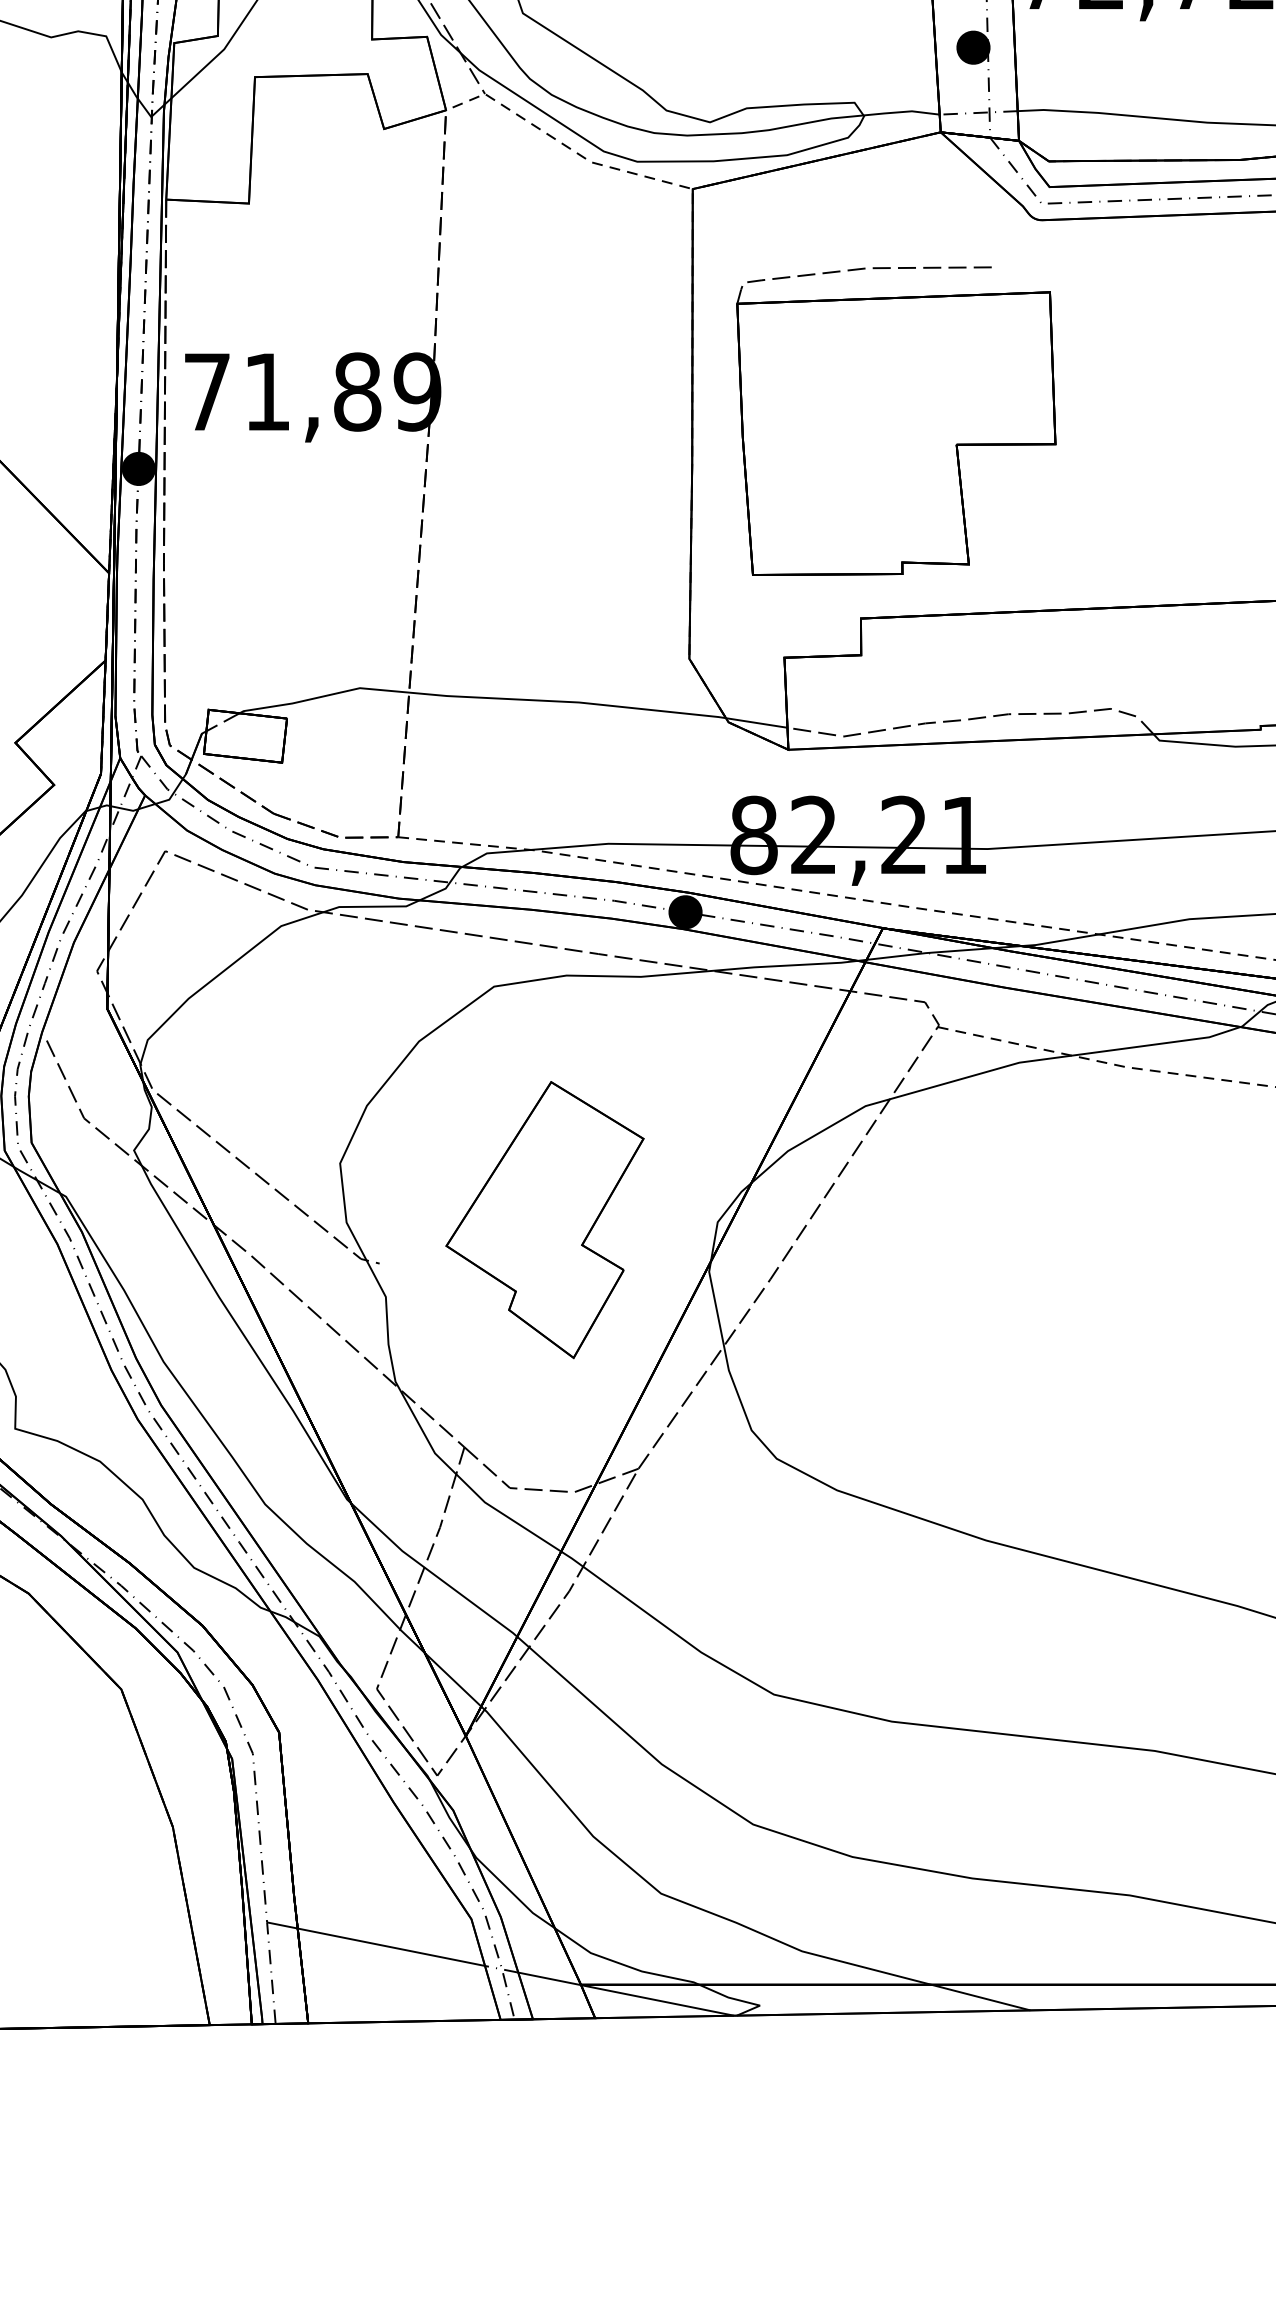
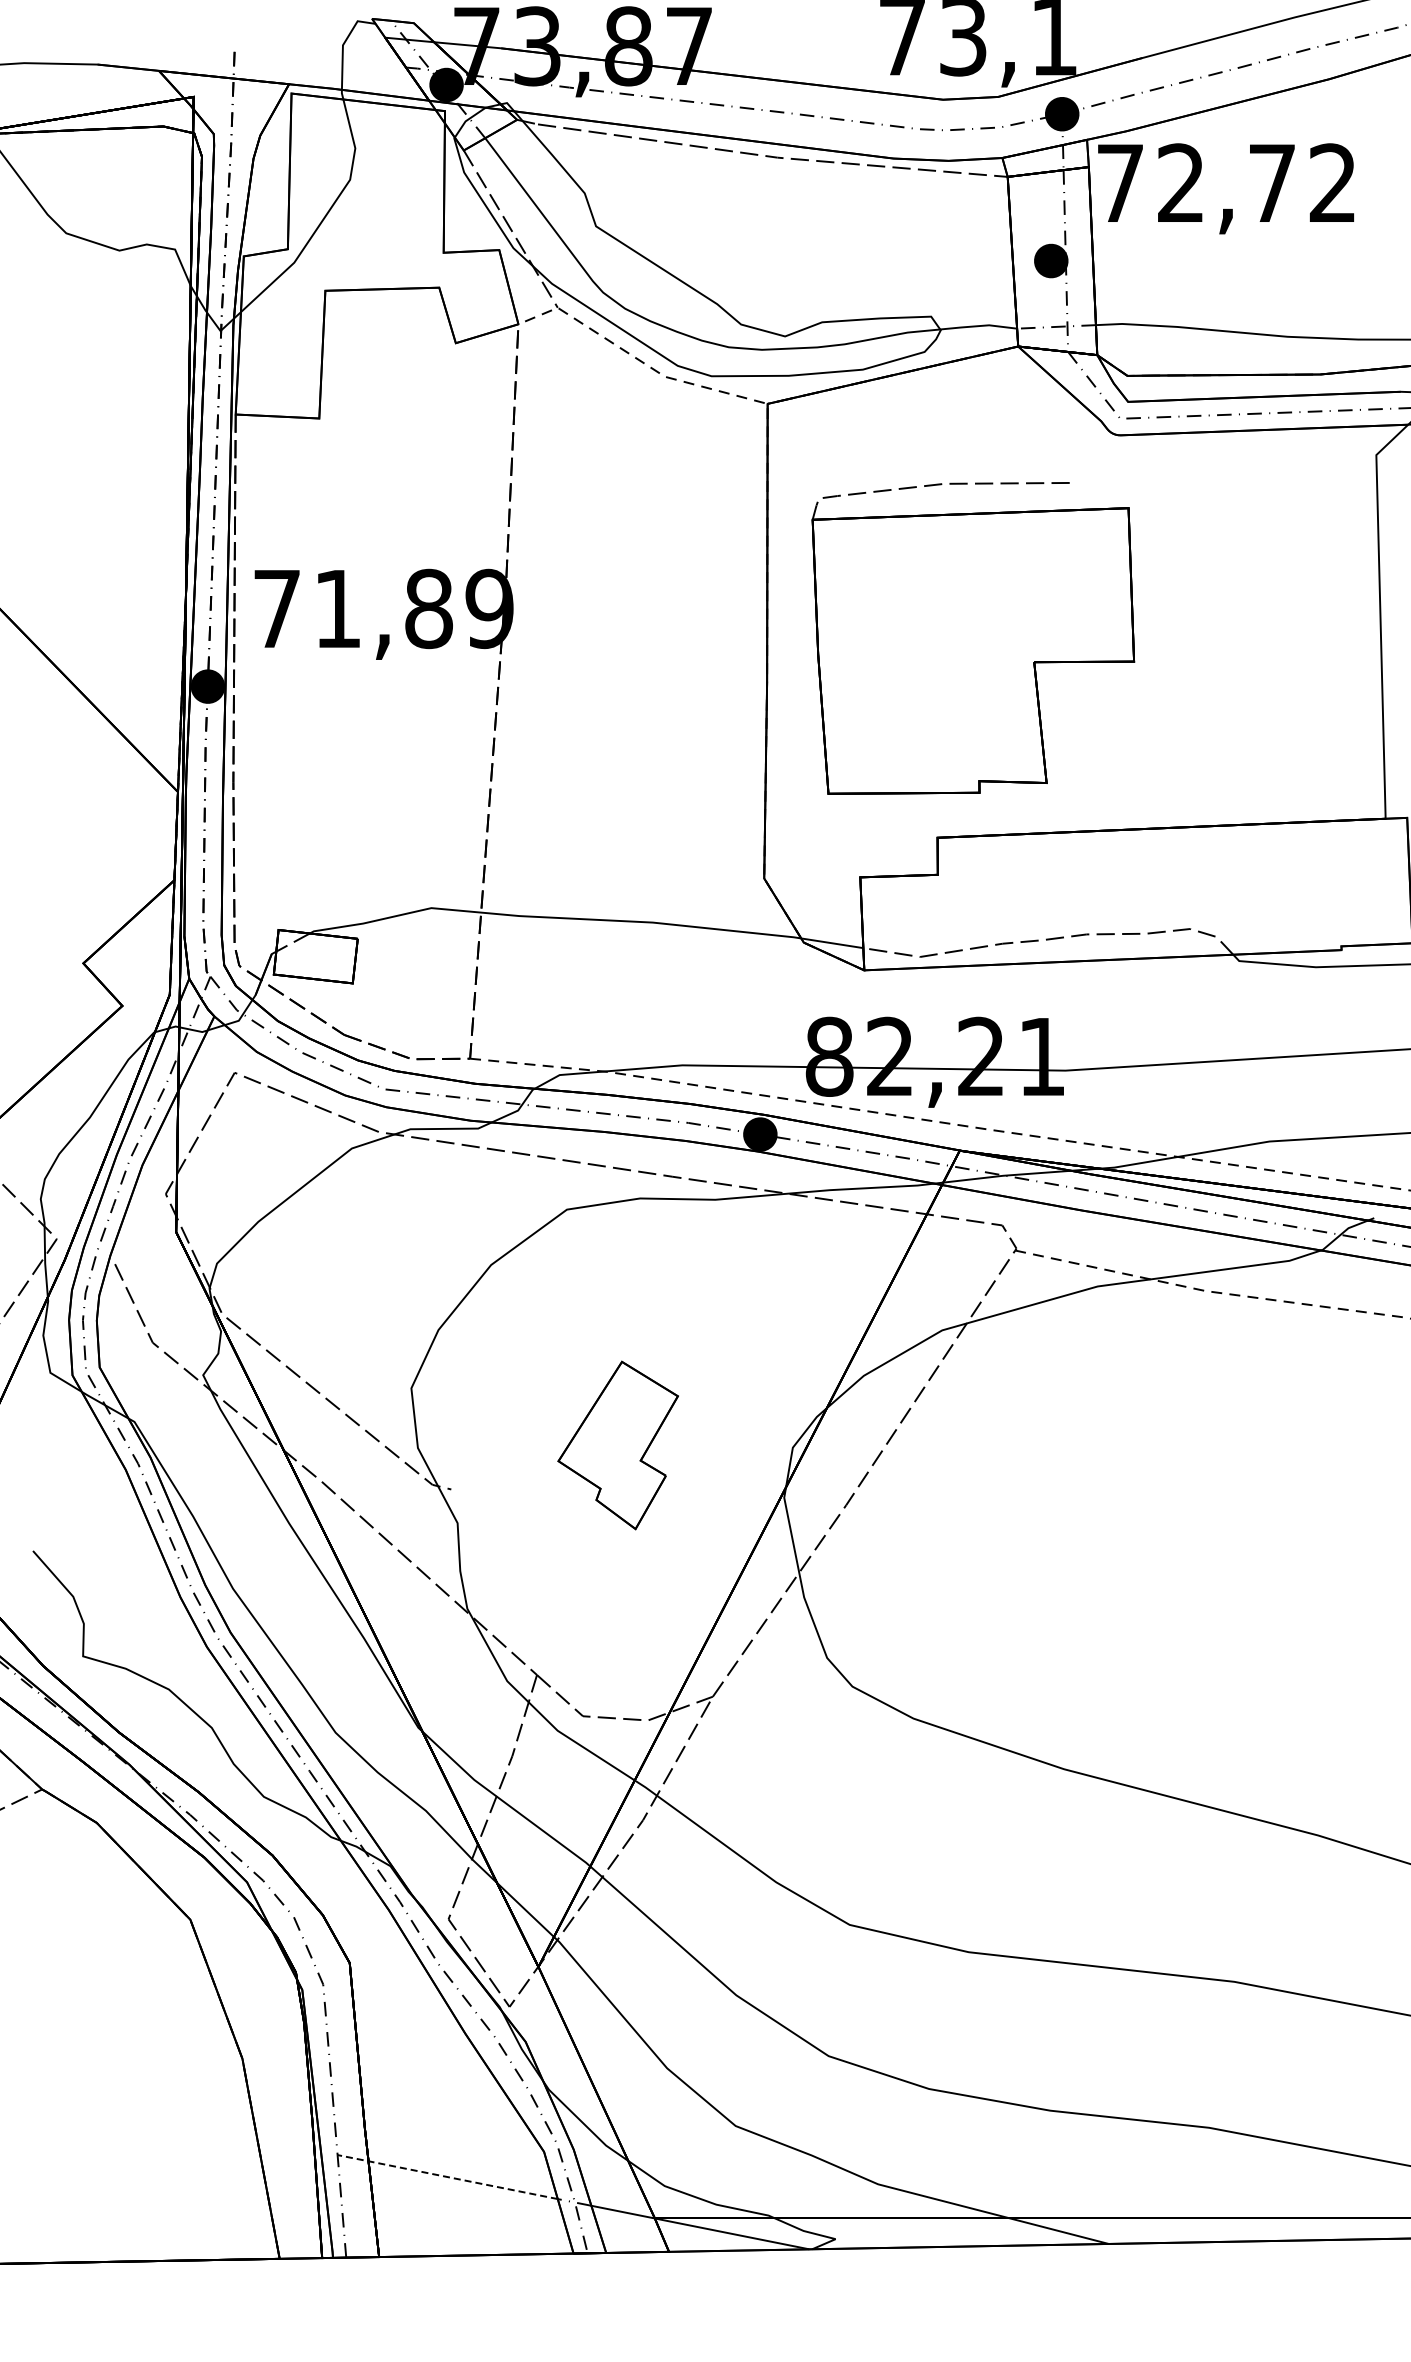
part: (544, 1220) -> (617, 1445), size x0.6
line: (375, 1943) -> (447, 2176), solid -> dashed

